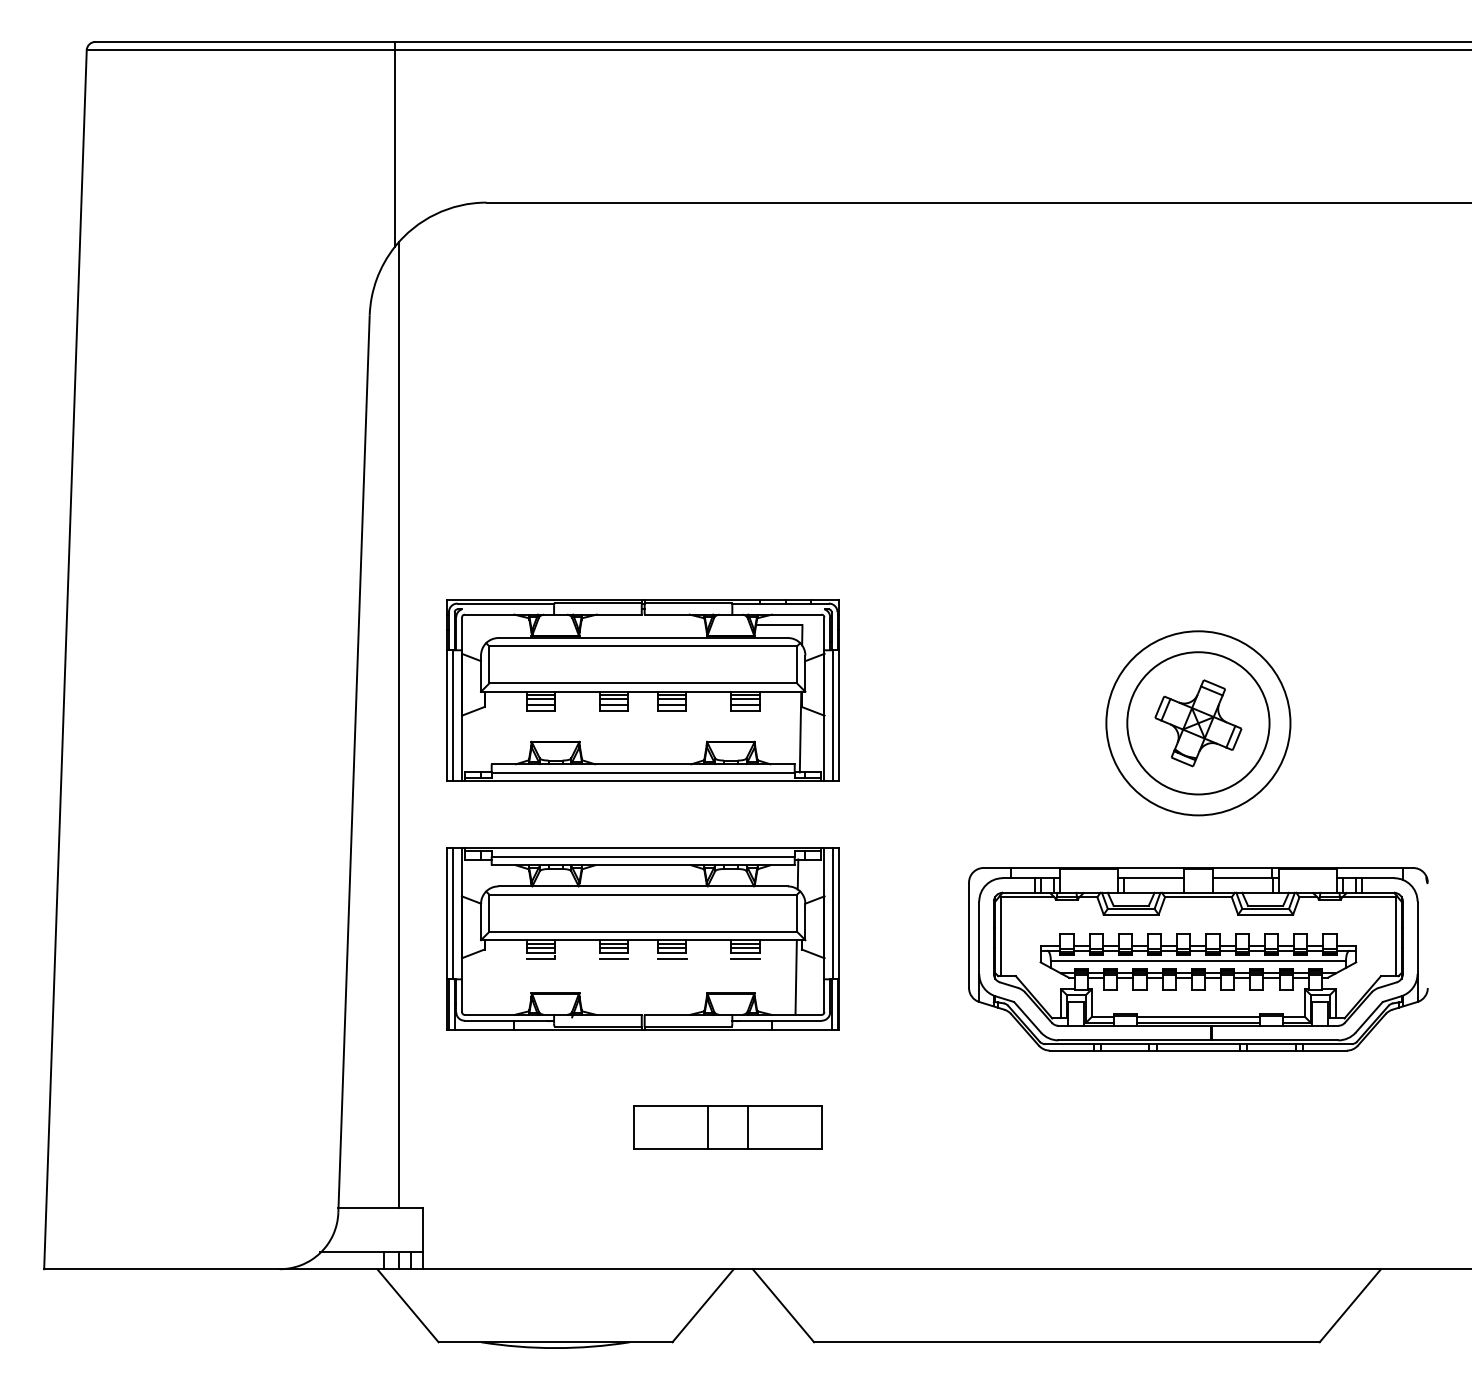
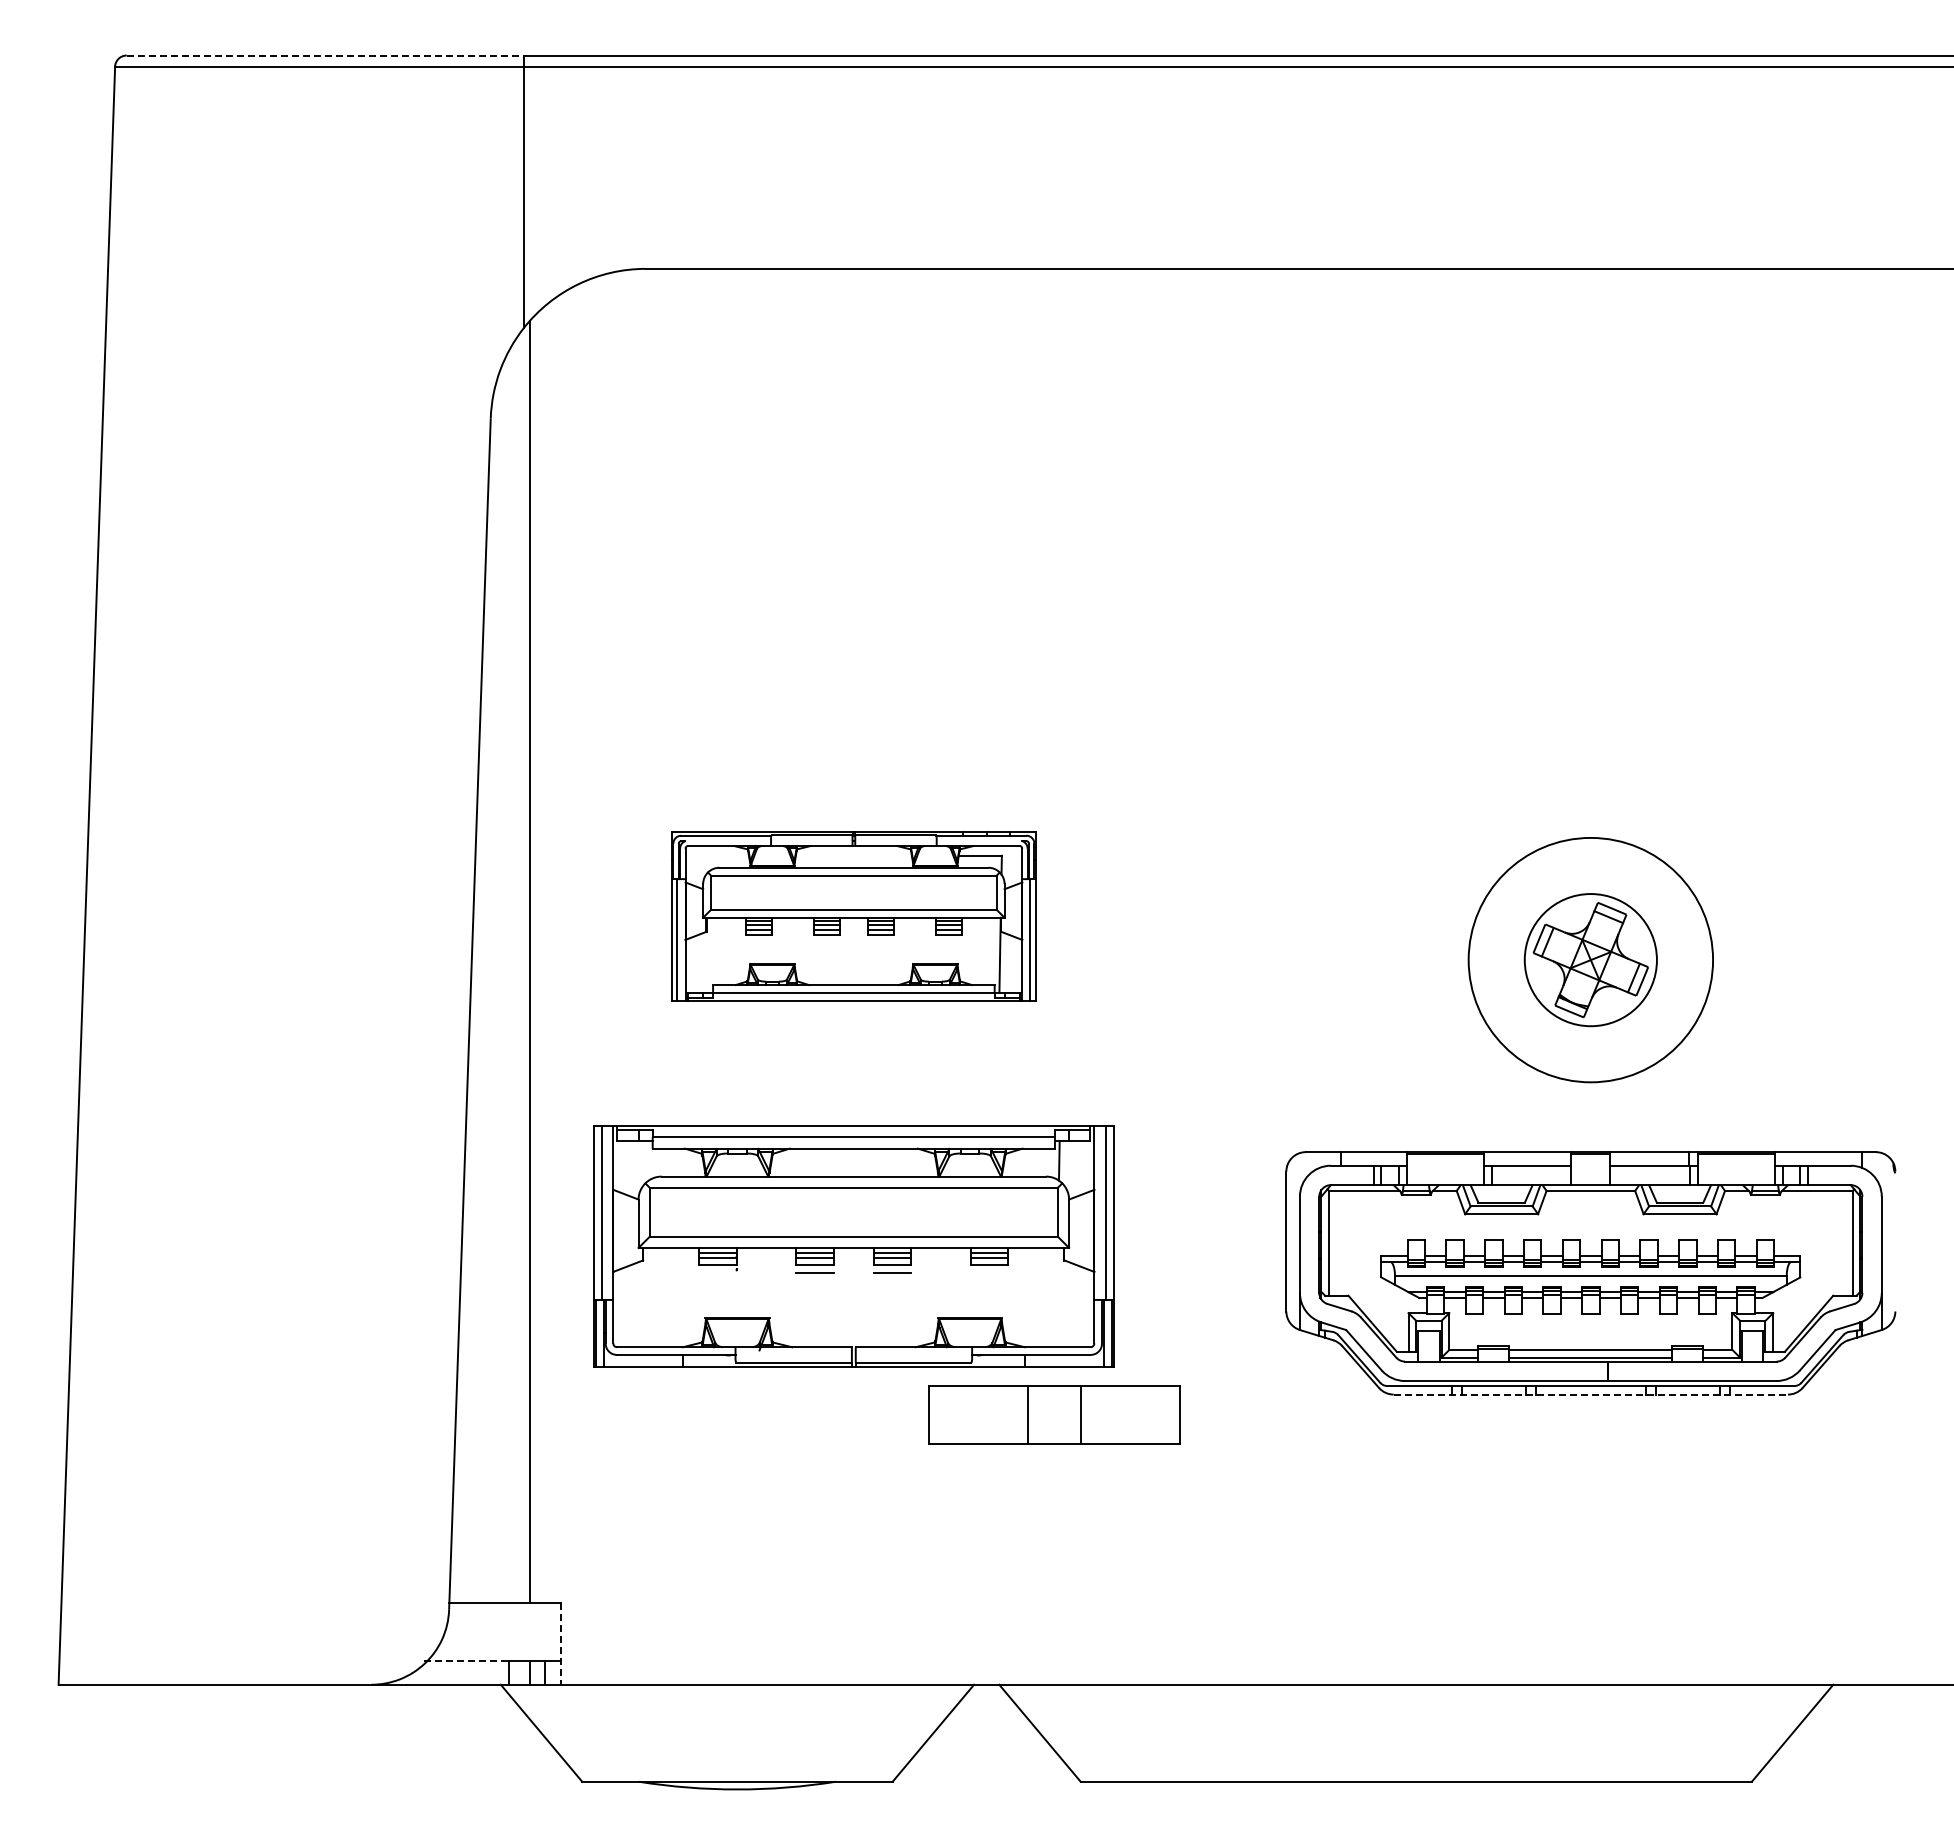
line: (245, 41) -> (325, 55), solid -> dashed
part: (642, 690) -> (853, 916), size x0.7
circle: (1198, 722) -> (1590, 959), size x0.7
line: (540, 959) -> (717, 1273), removed
line: (745, 959) -> (989, 1273), removed
line: (795, 977) -> (1056, 1297), removed
line: (1198, 1050) -> (1591, 1394), solid -> dashed
part: (728, 1127) -> (1054, 1414), moved
line: (422, 1238) -> (560, 1644), solid -> dashed
line: (352, 1251) -> (467, 1661), solid -> dashed

